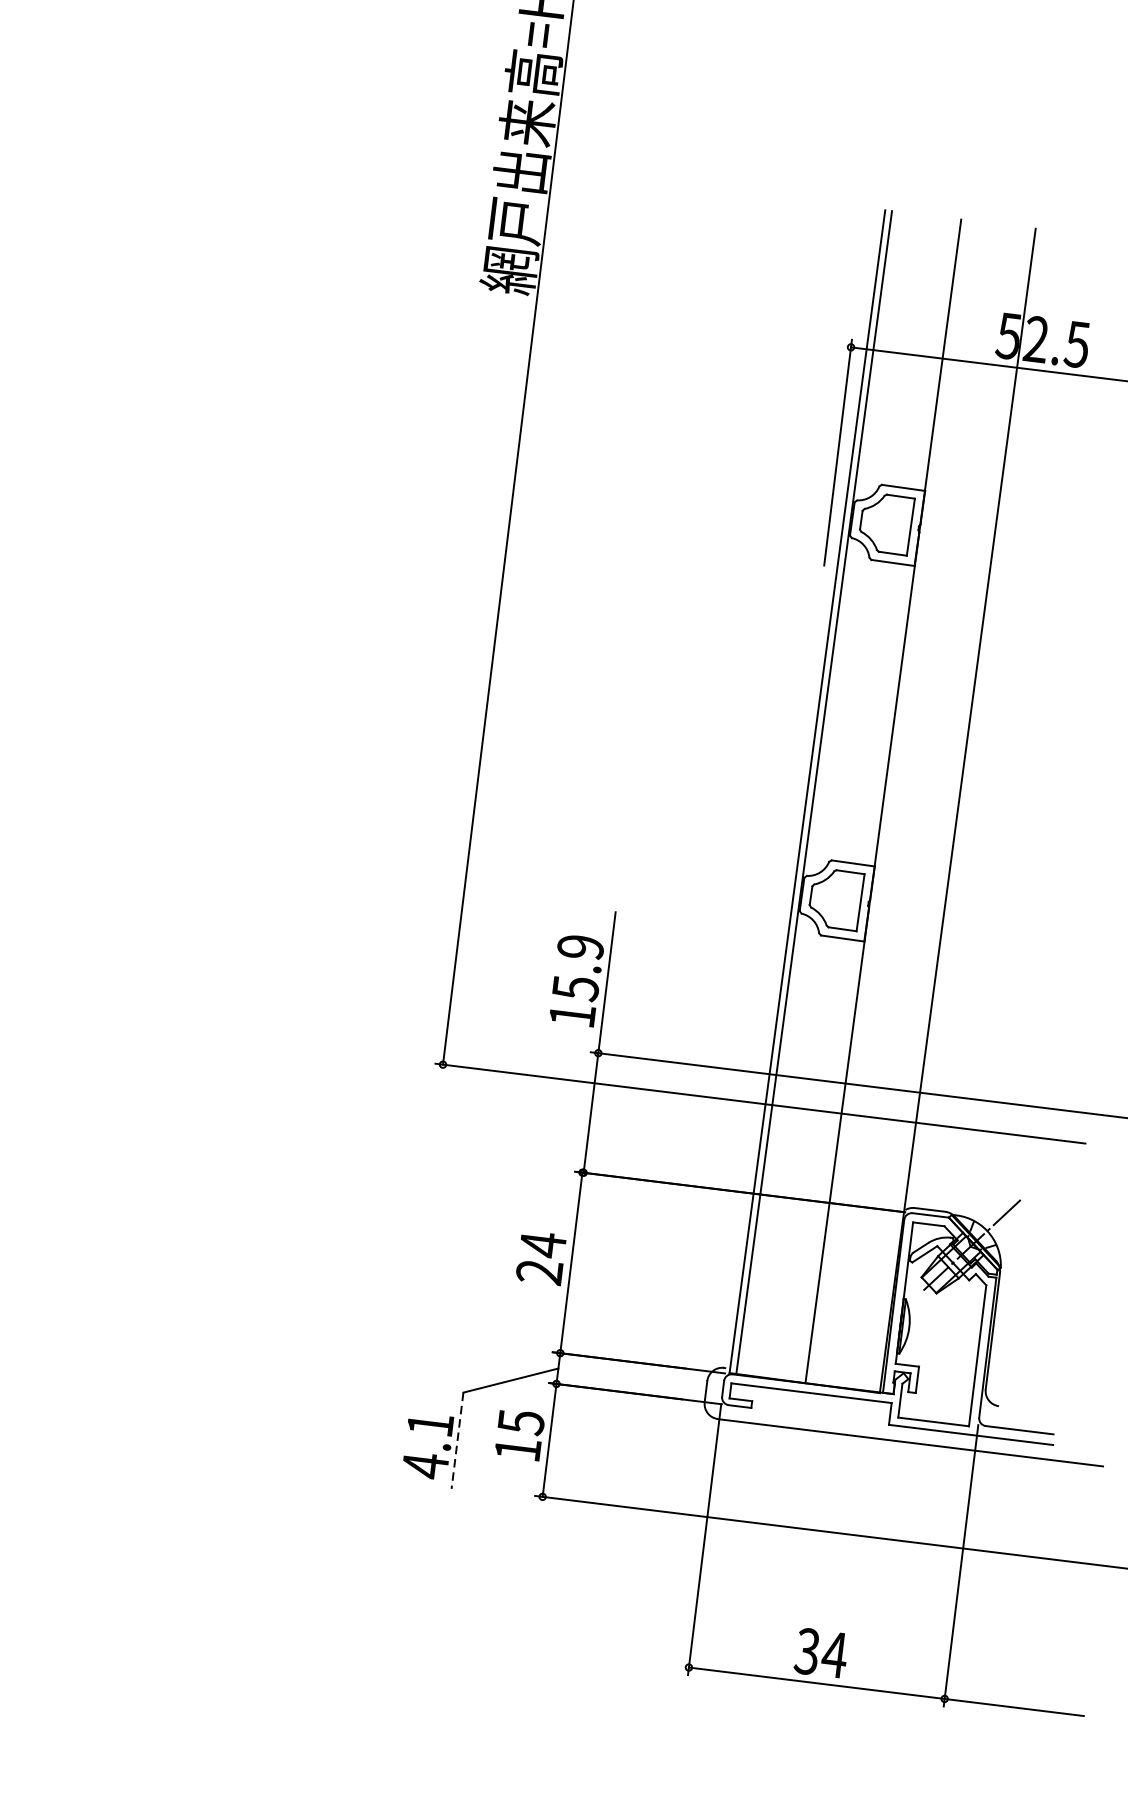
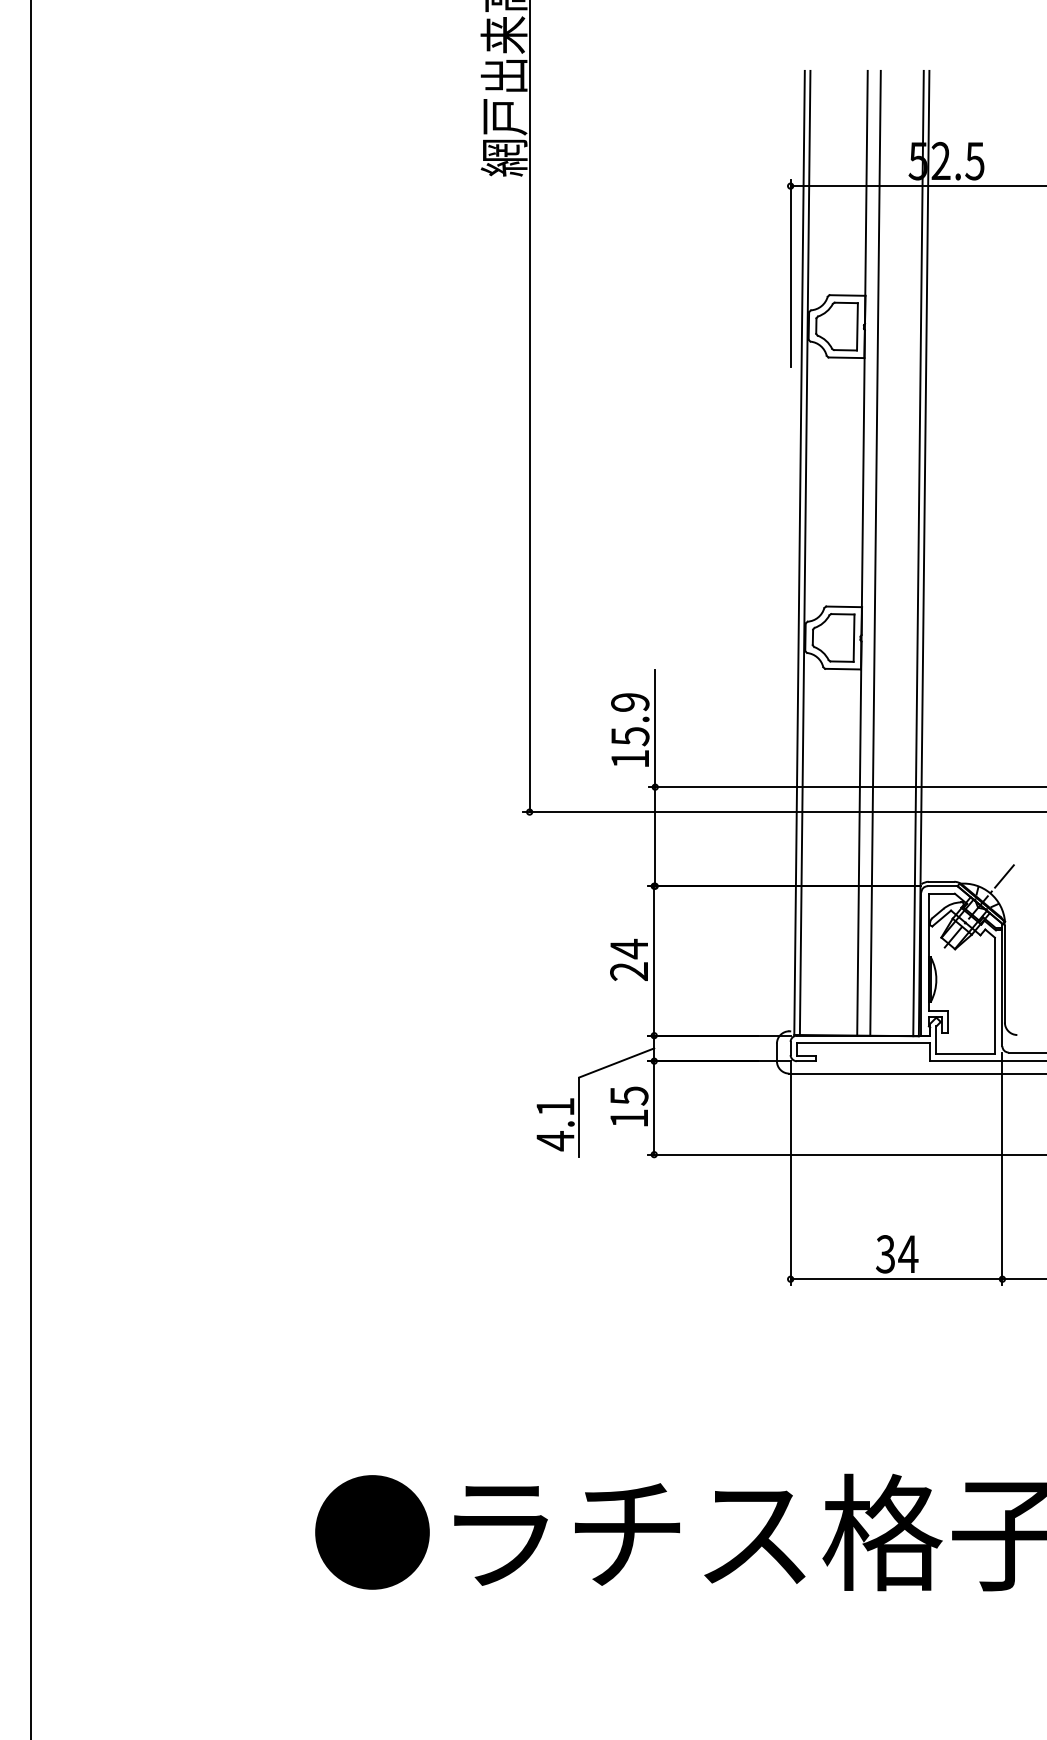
line: (899, 802) -> (875, 552), added
line: (950, 810) -> (918, 553), added
line: (457, 1440) -> (579, 1117), dashed -> solid

